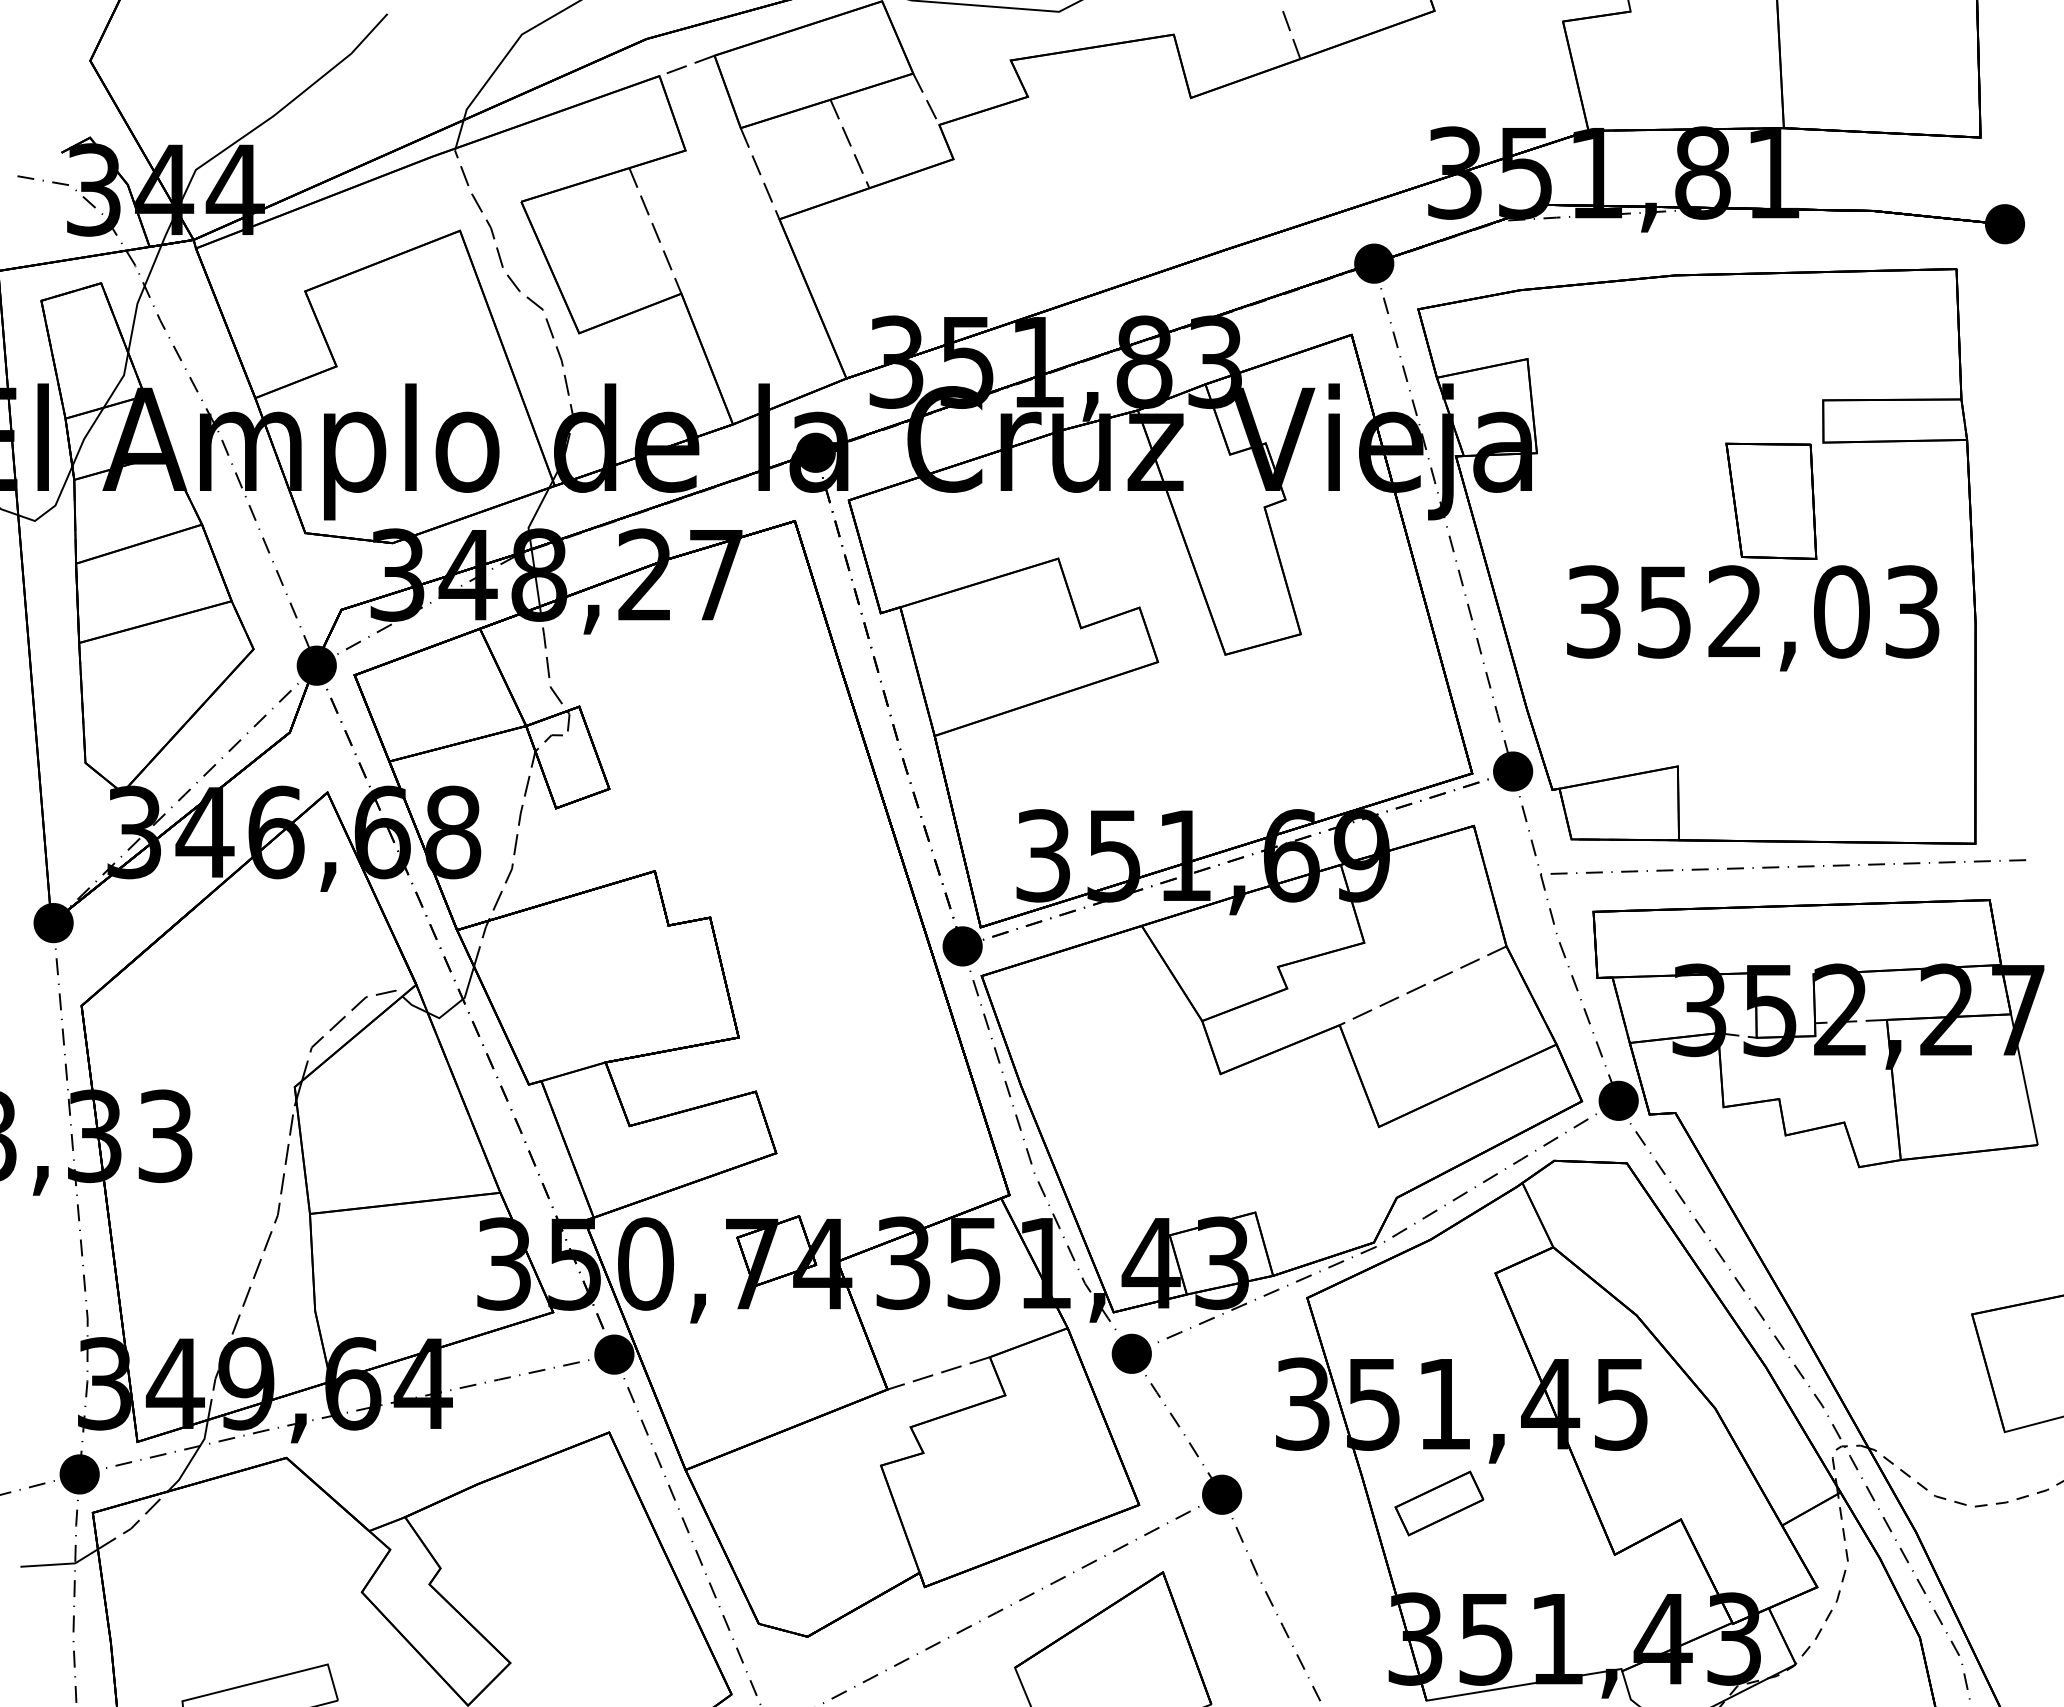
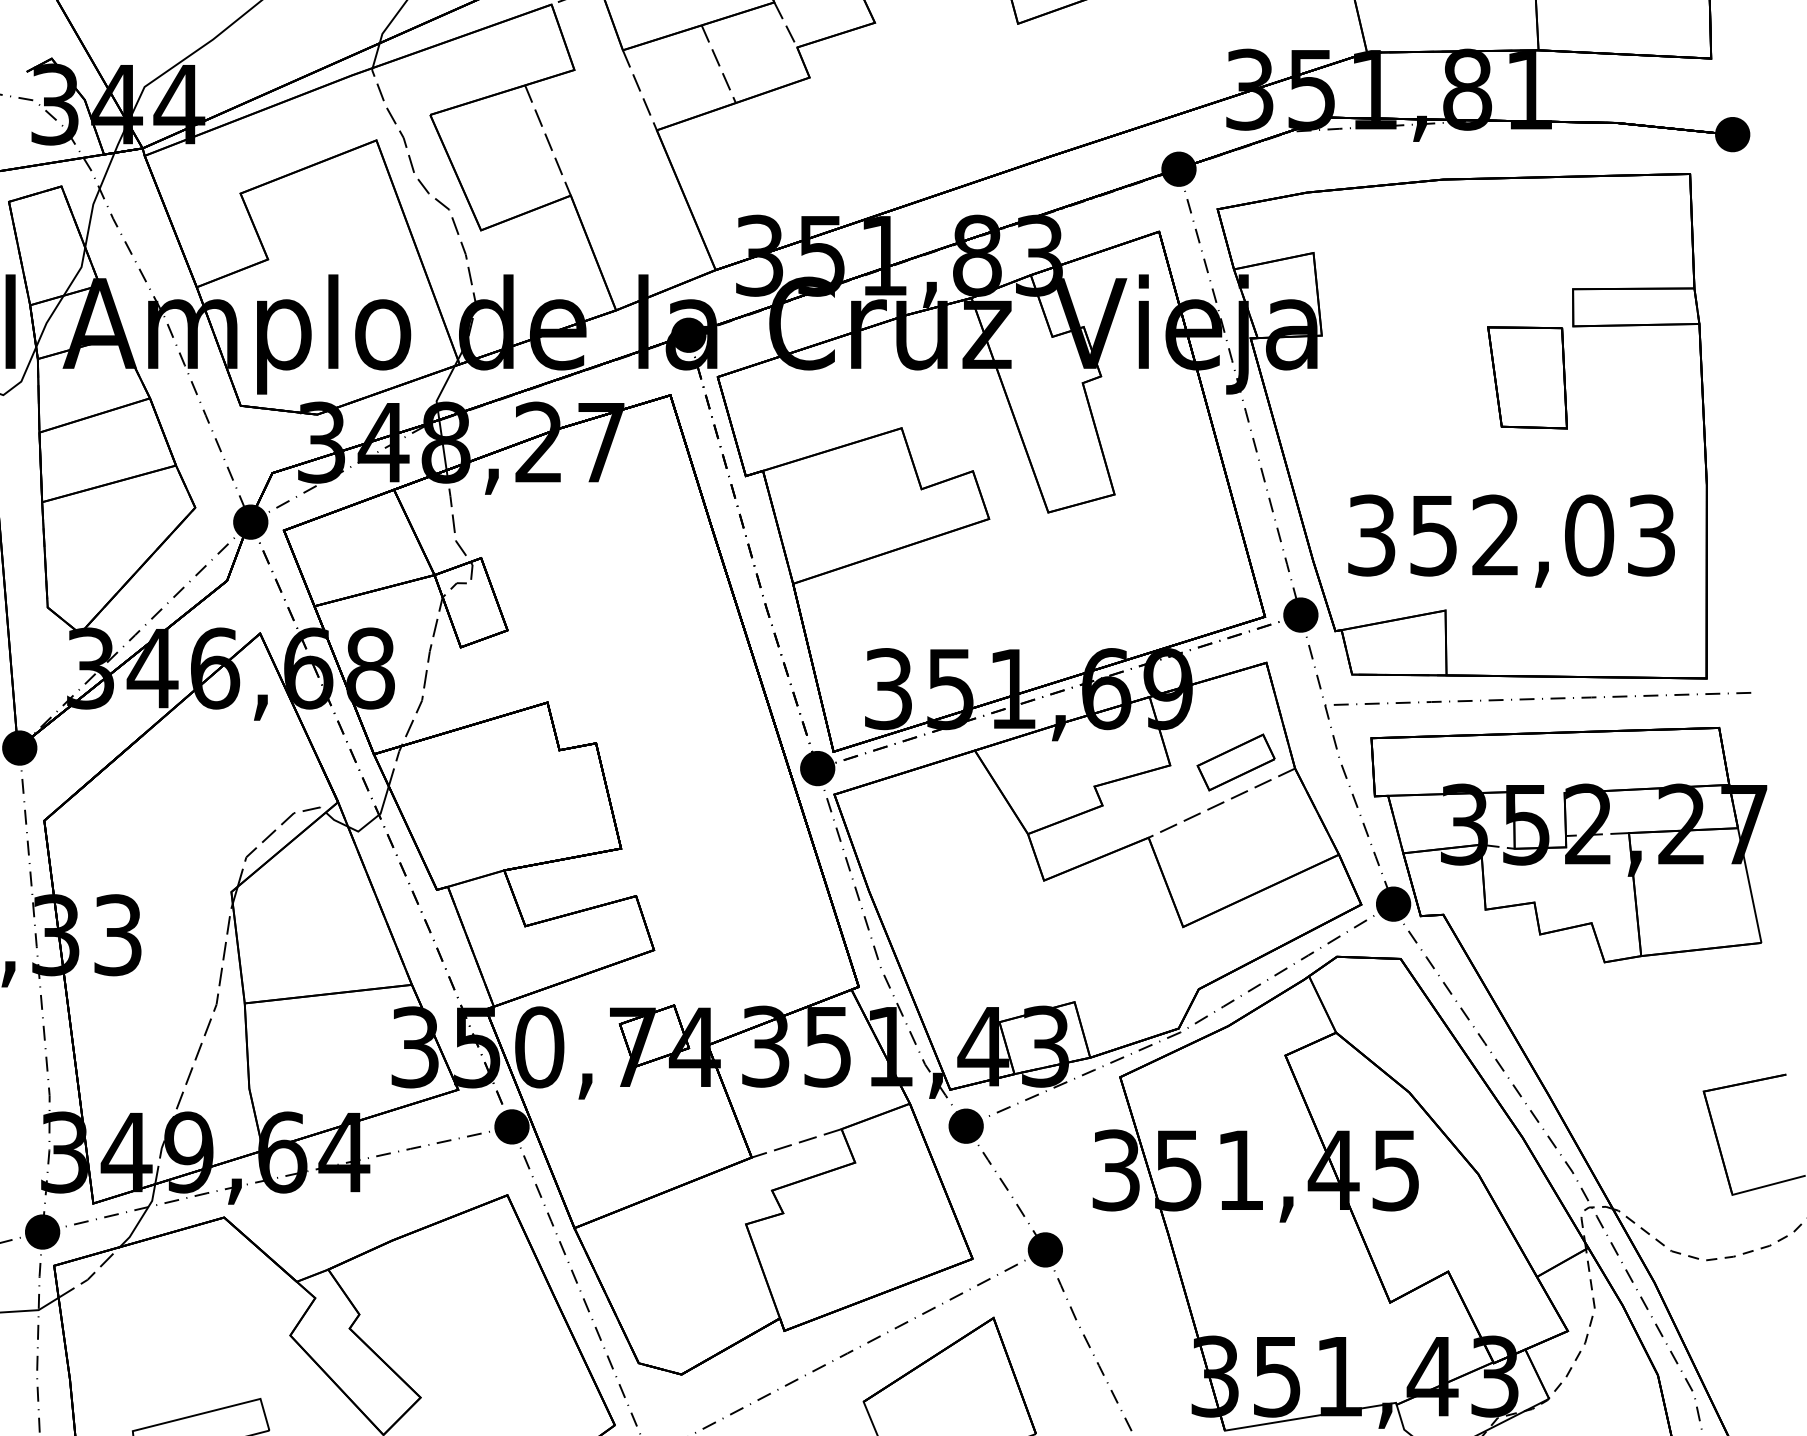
text: (1753, 618) -> (1511, 541), moved
part: (1439, 1503) -> (1236, 762), moved

